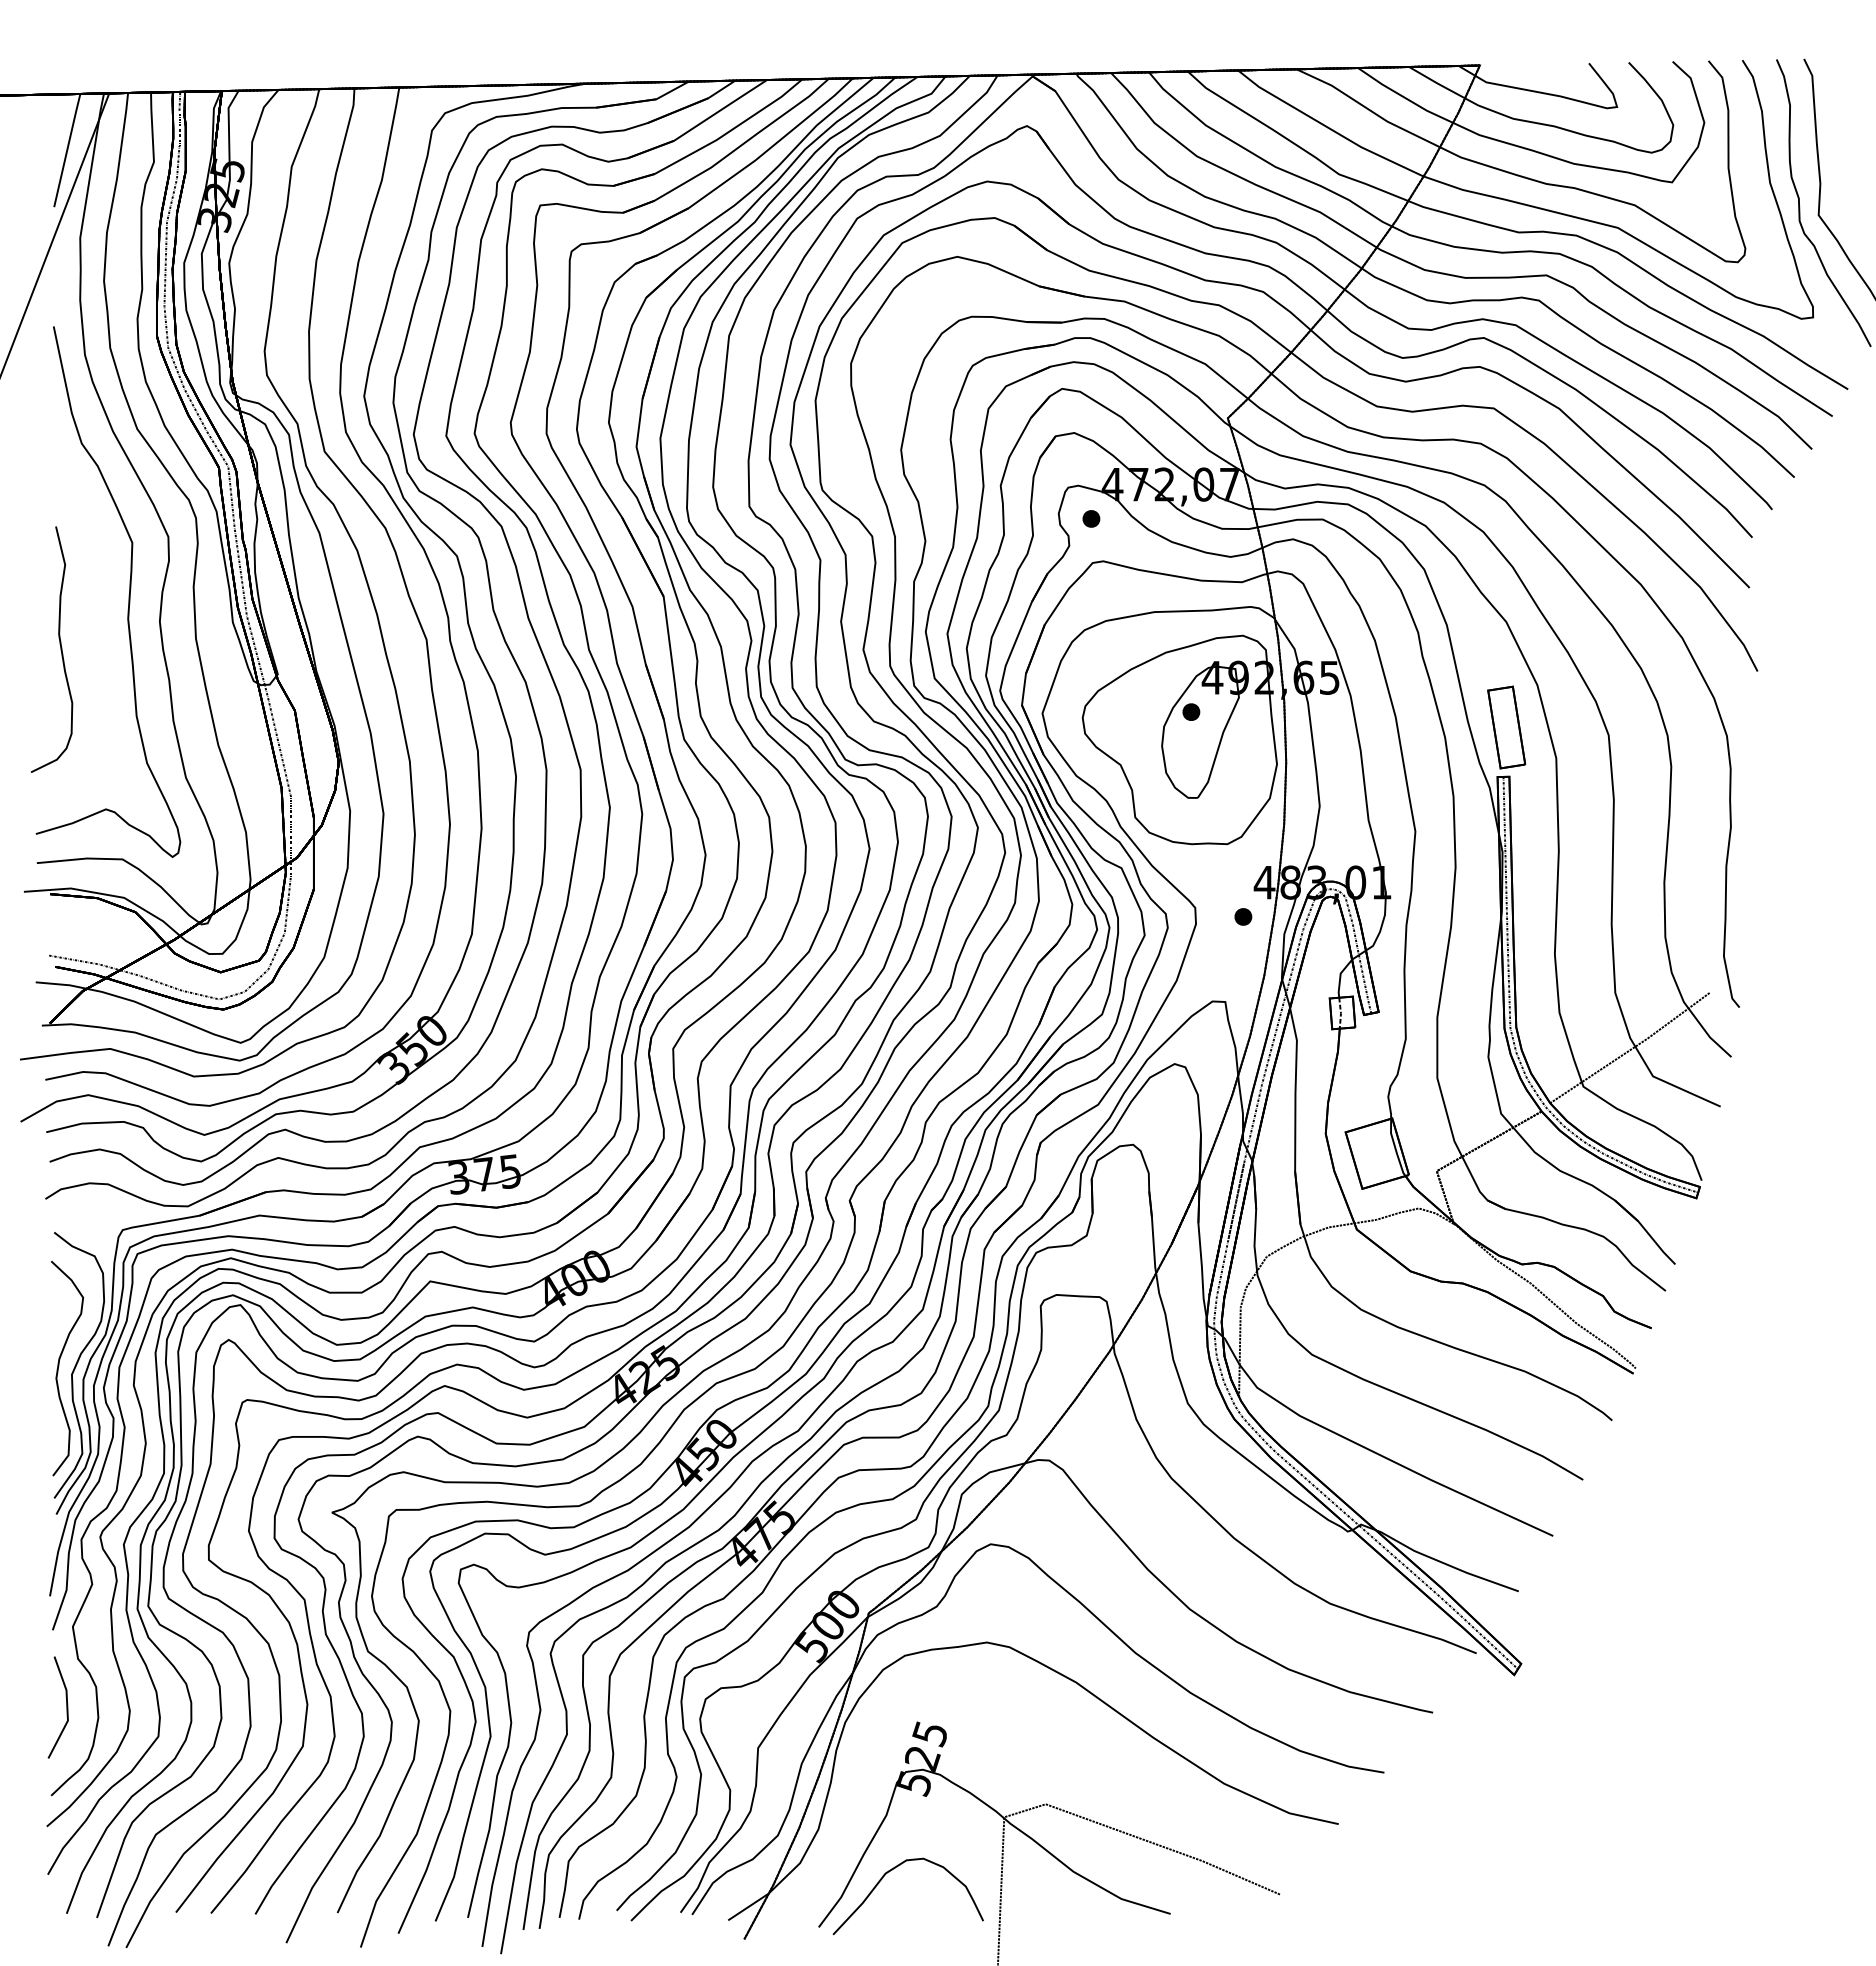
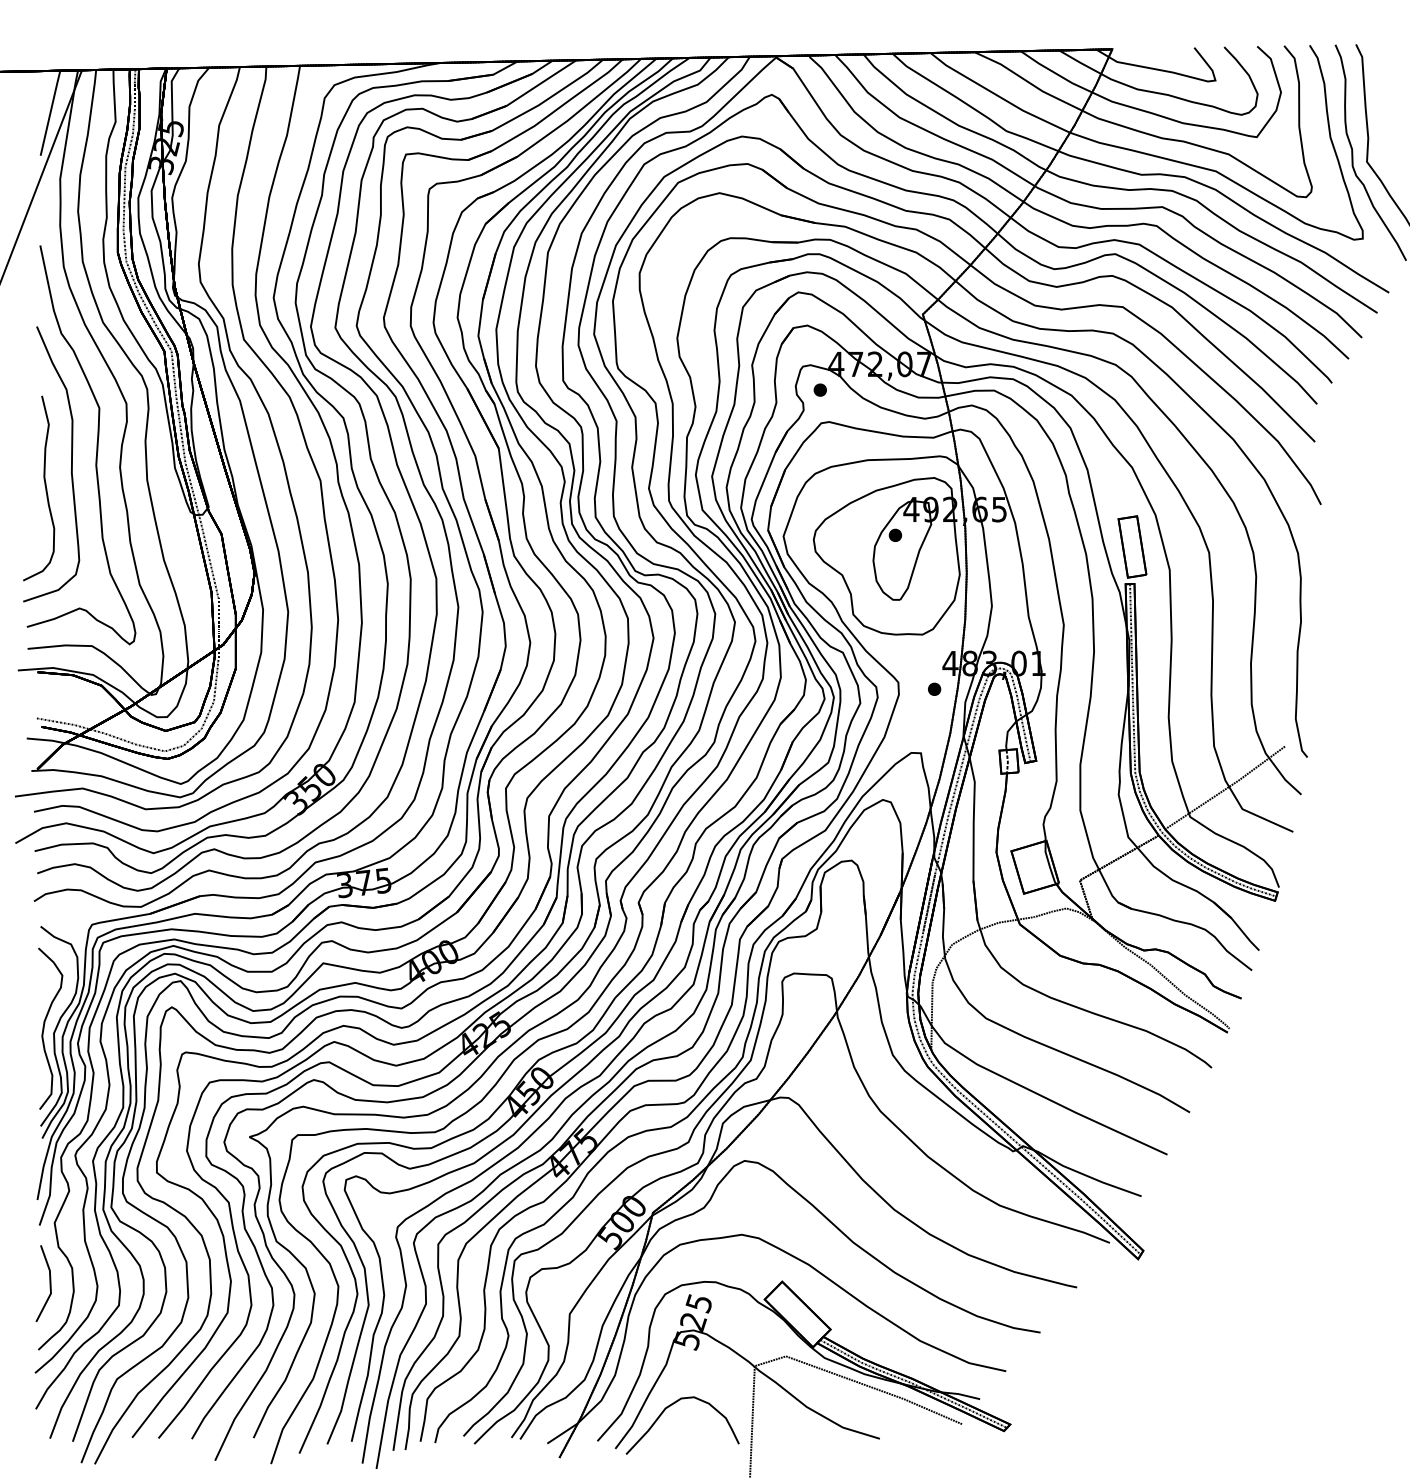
curve: (94, 618) -> (70, 465), added
part: (1082, 1796) -> (813, 1350), added

